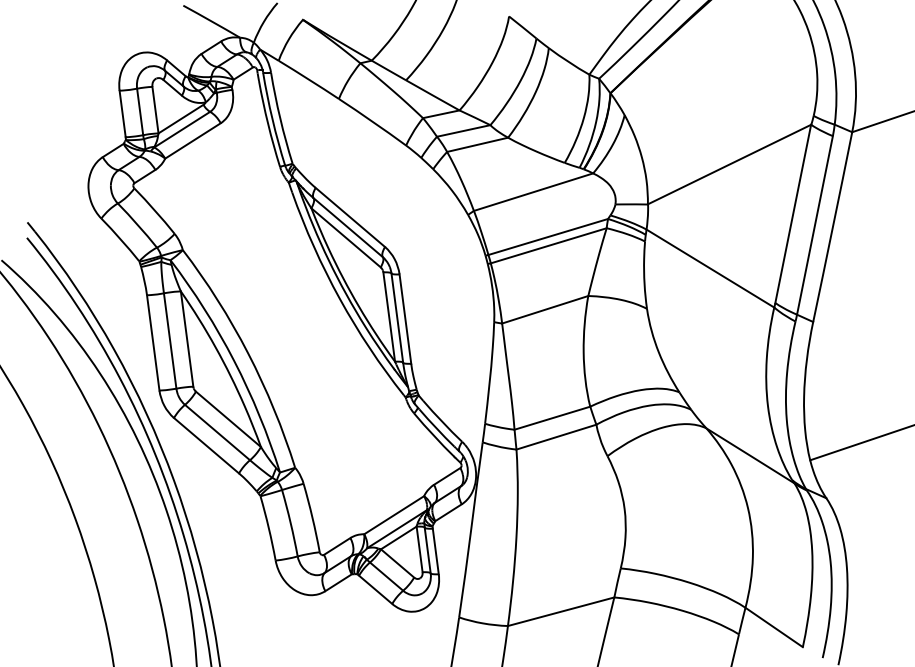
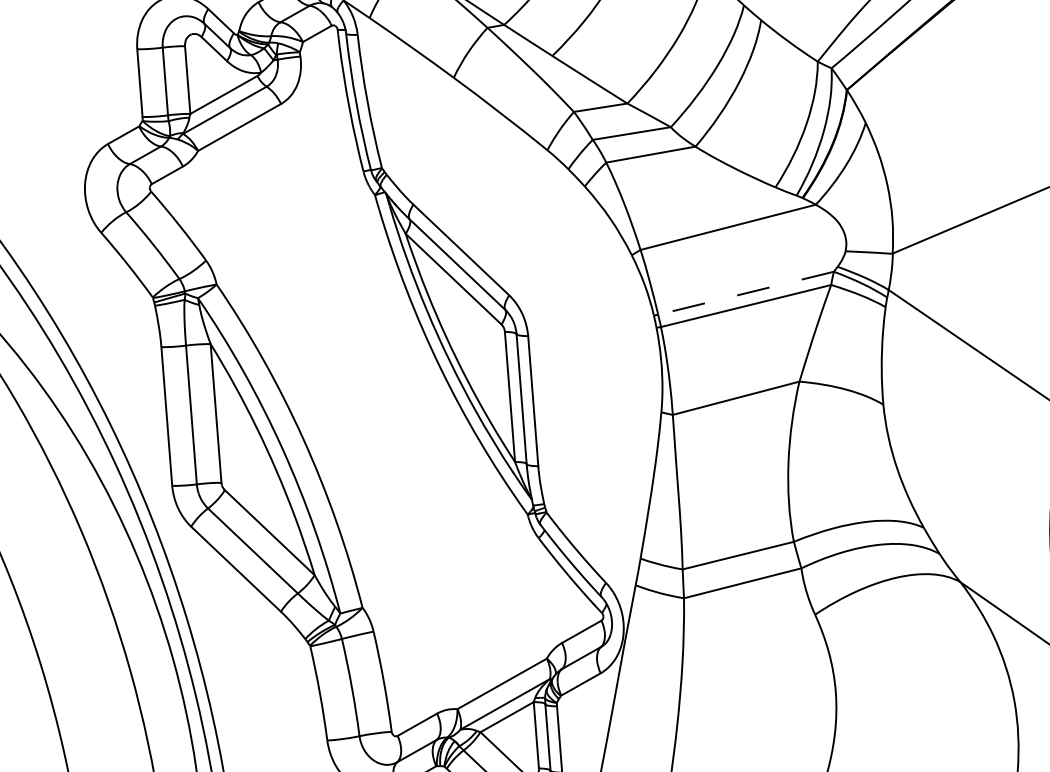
line: (547, 237) -> (744, 293), solid -> dashed

